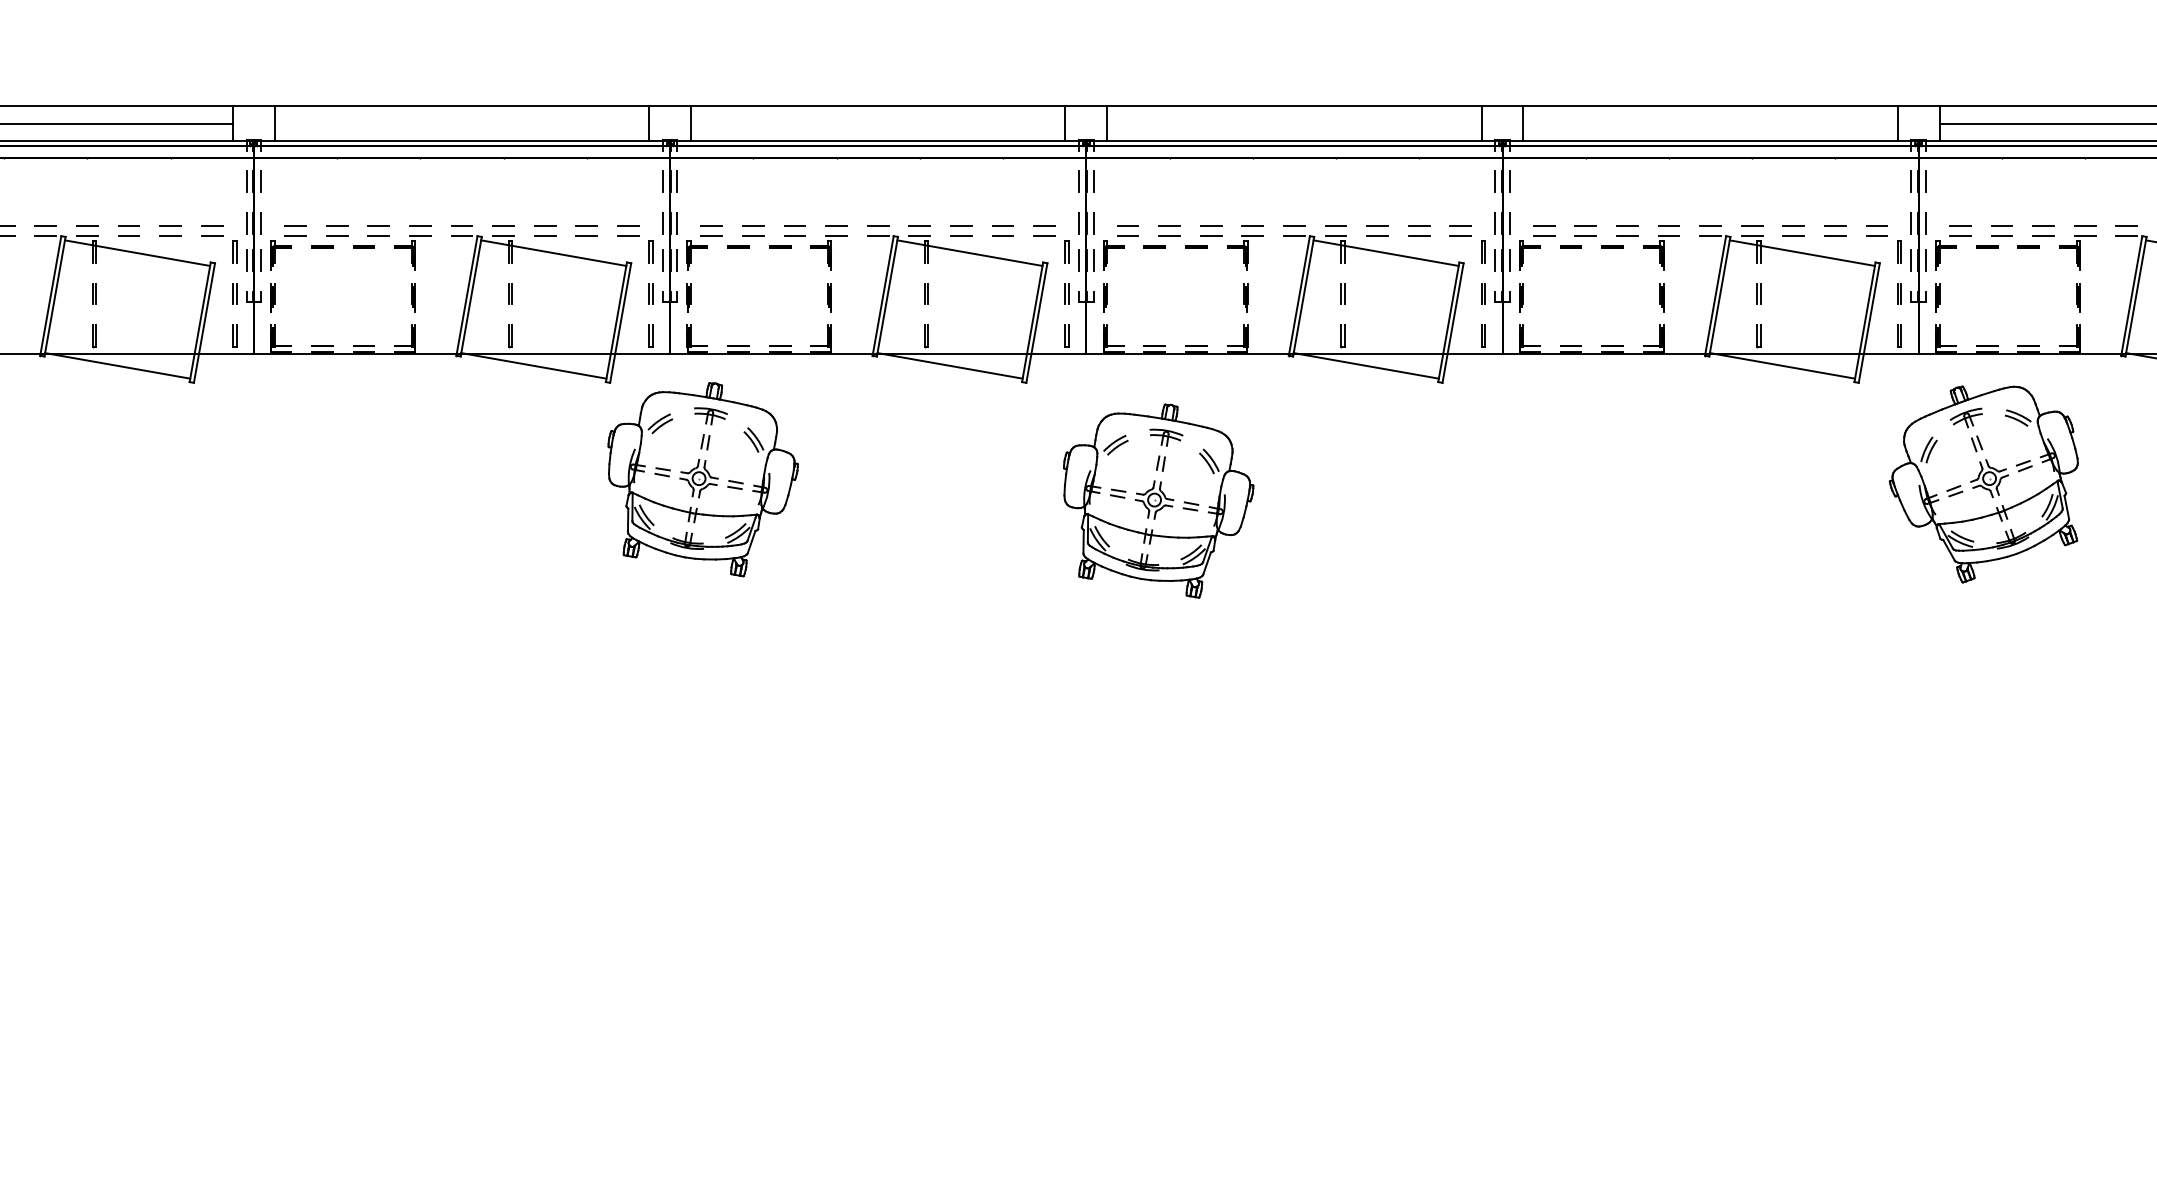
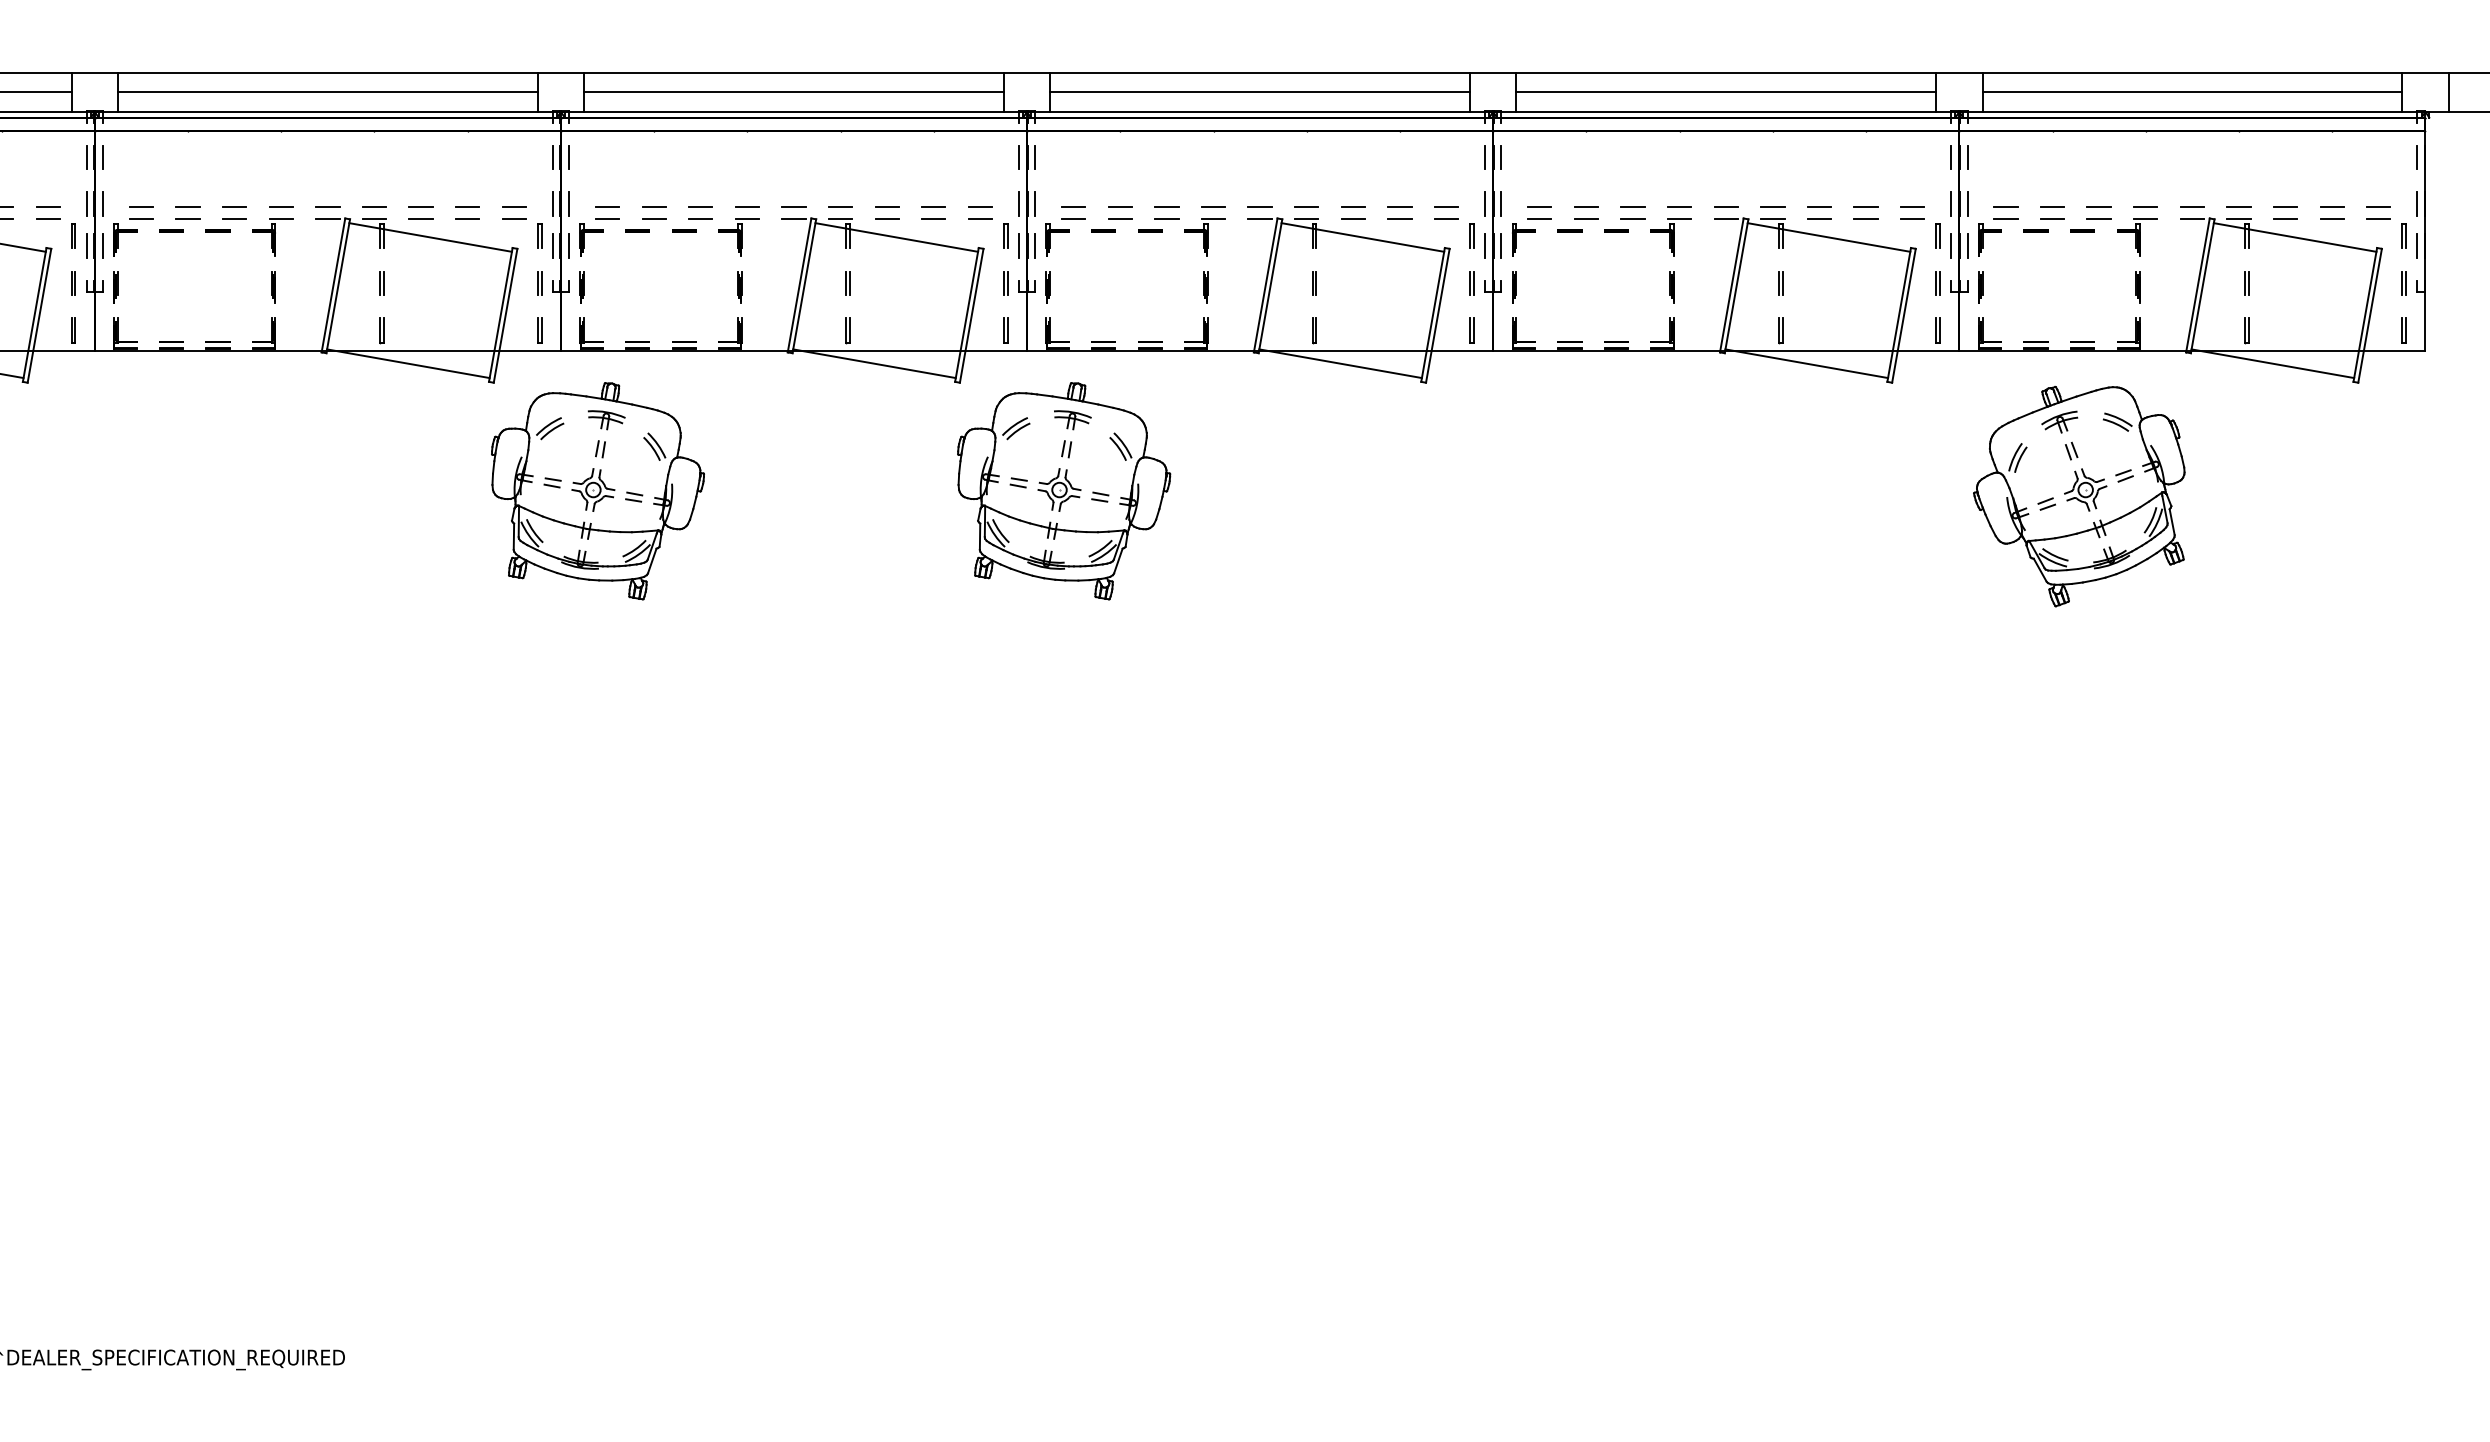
line: (461, 123) -> (327, 92), added
line: (877, 123) -> (793, 92), added
line: (1293, 123) -> (1259, 92), added
line: (1709, 123) -> (1725, 92), added
part: (1984, 484) -> (2079, 496), moved
part: (1159, 501) -> (1064, 491), moved

